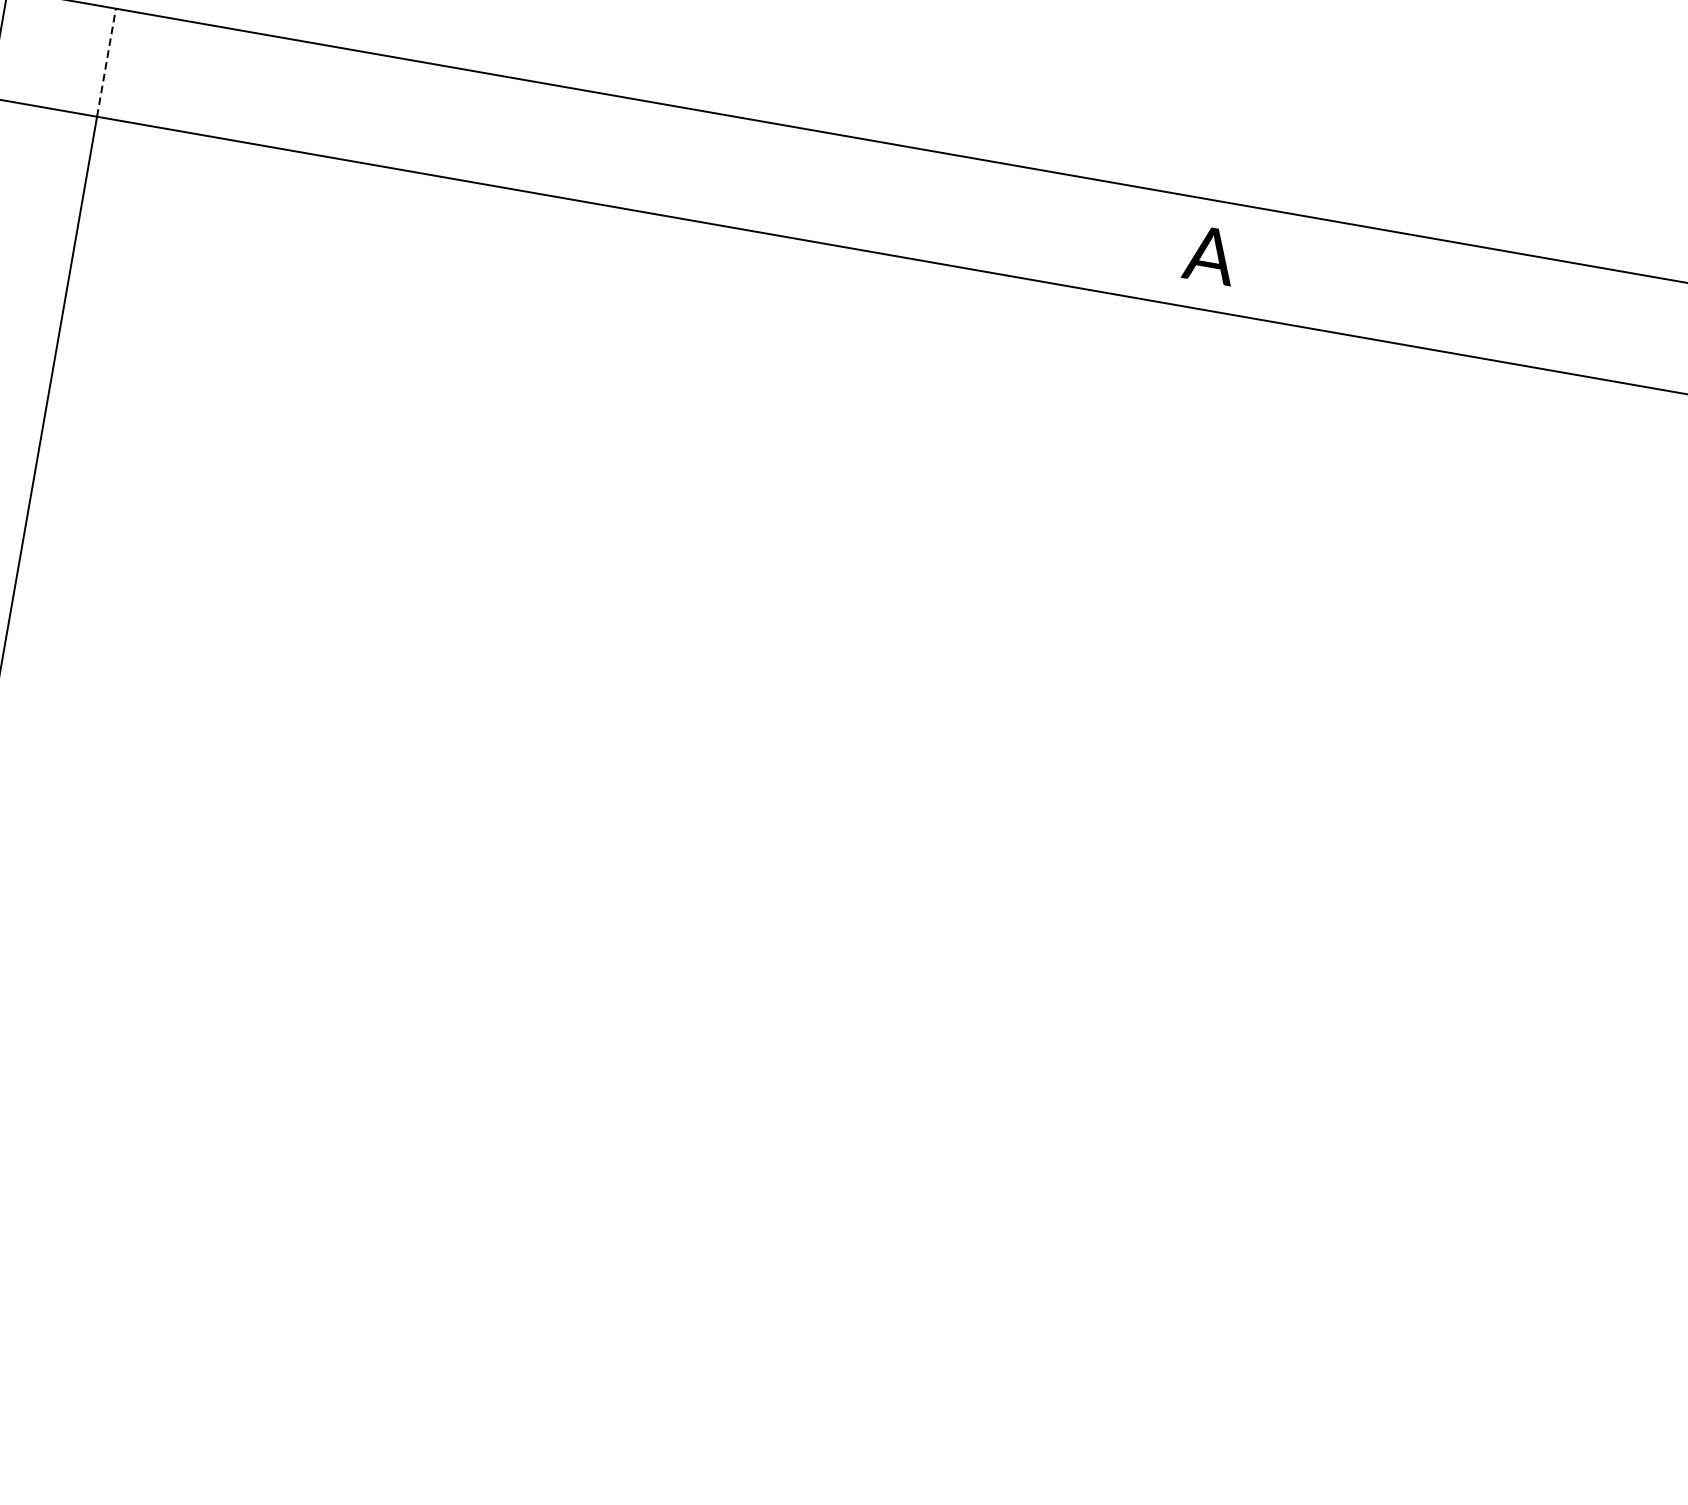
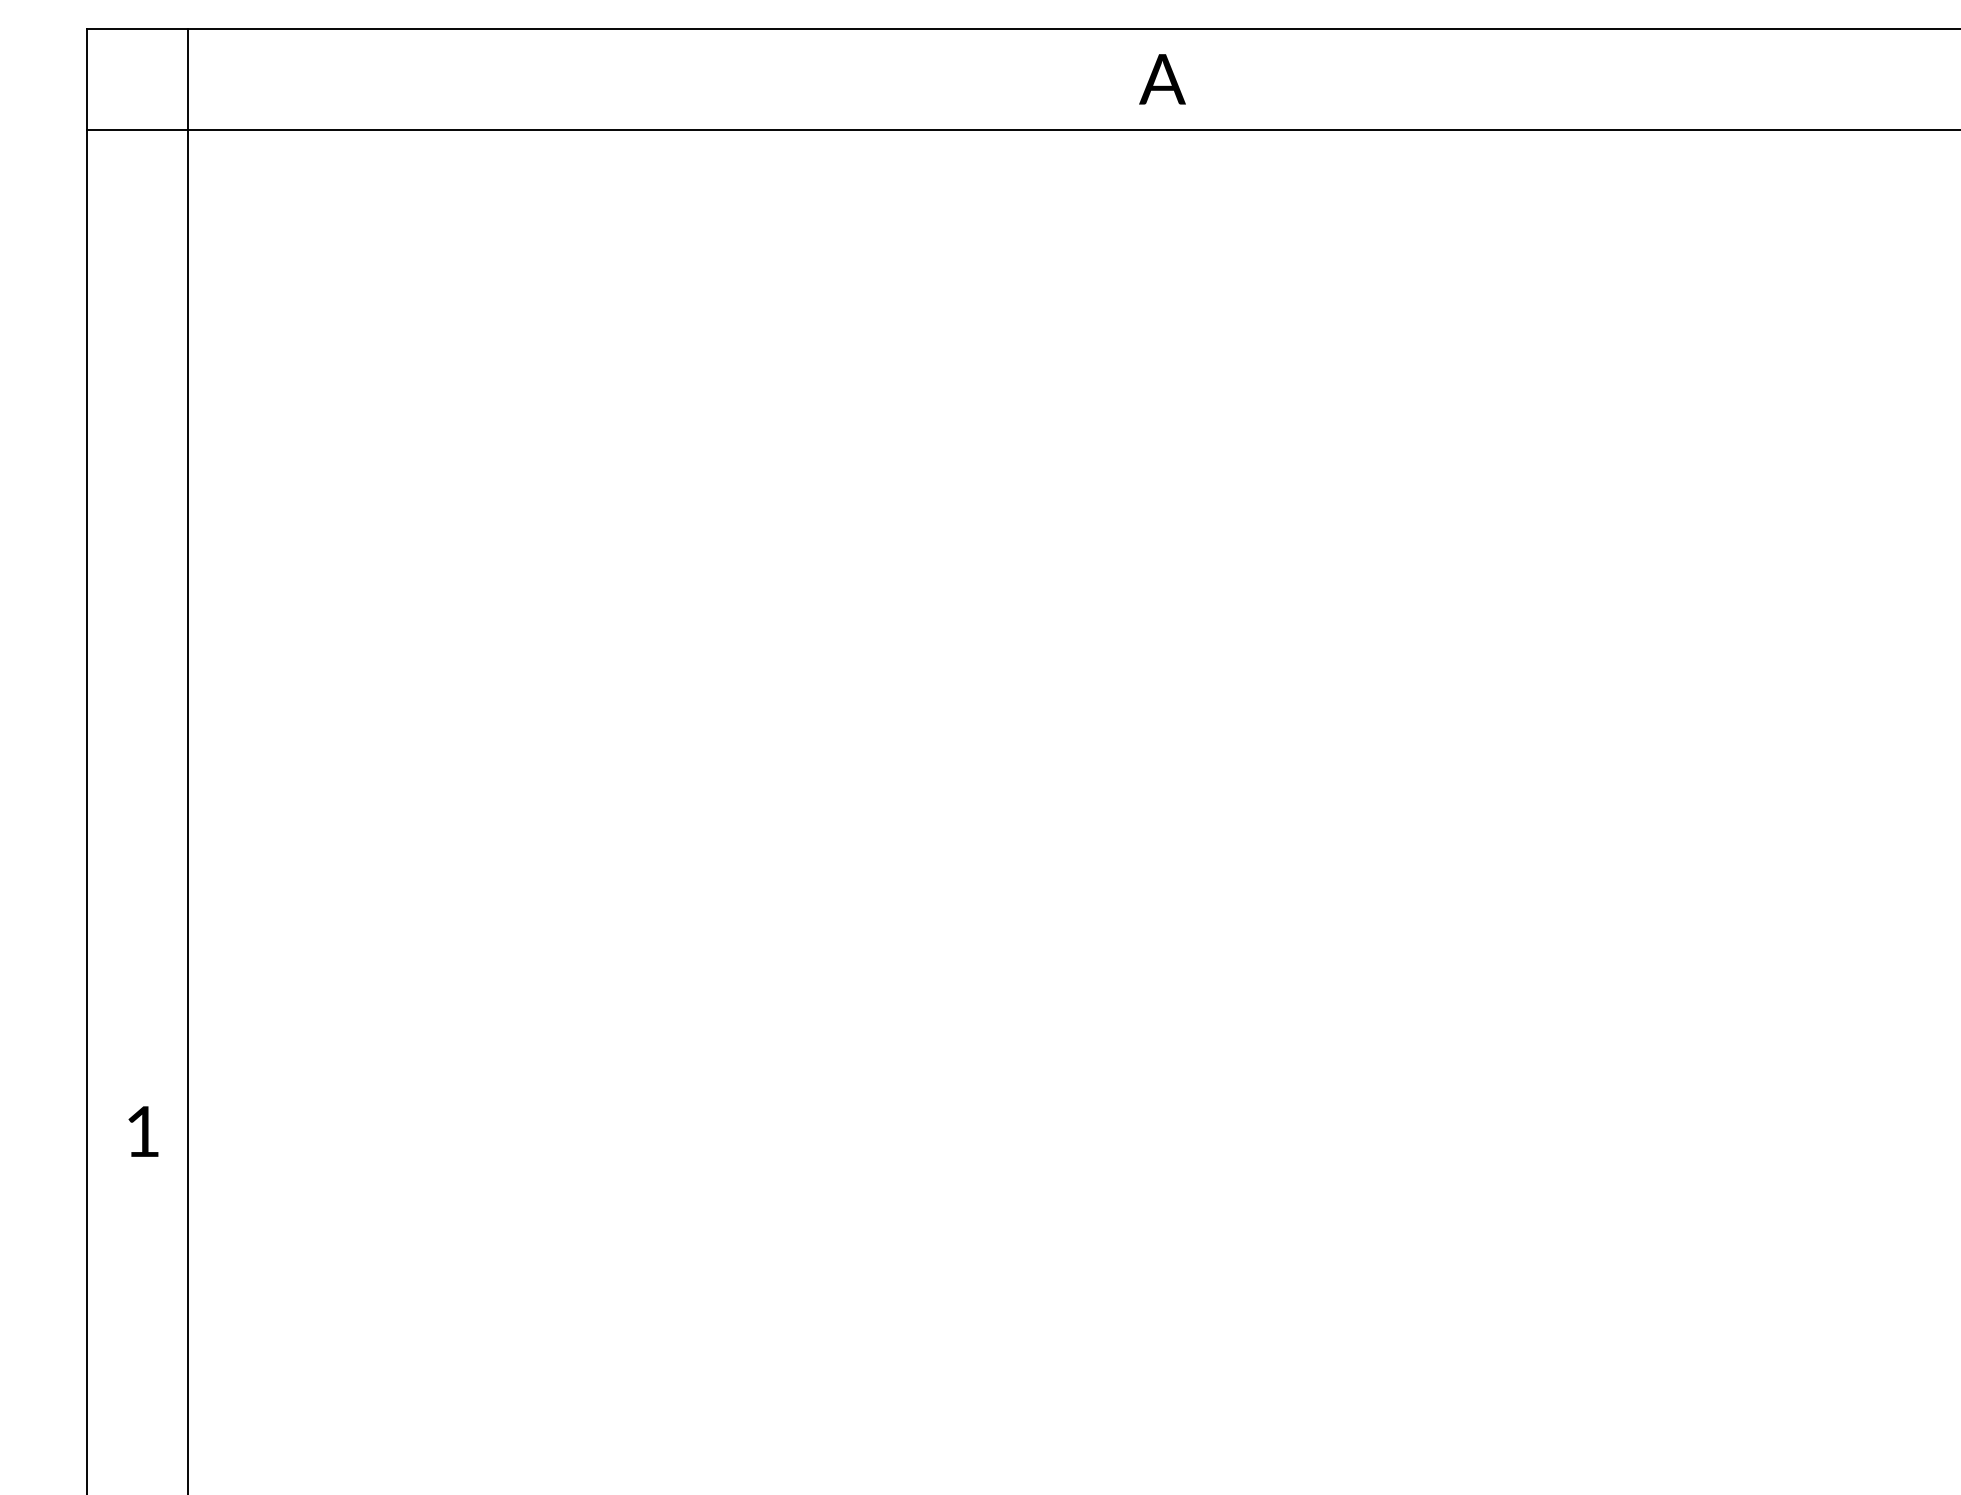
line: (106, 62) -> (187, 79), dashed -> solid
text: (1210, 255) -> (1162, 79), moved

